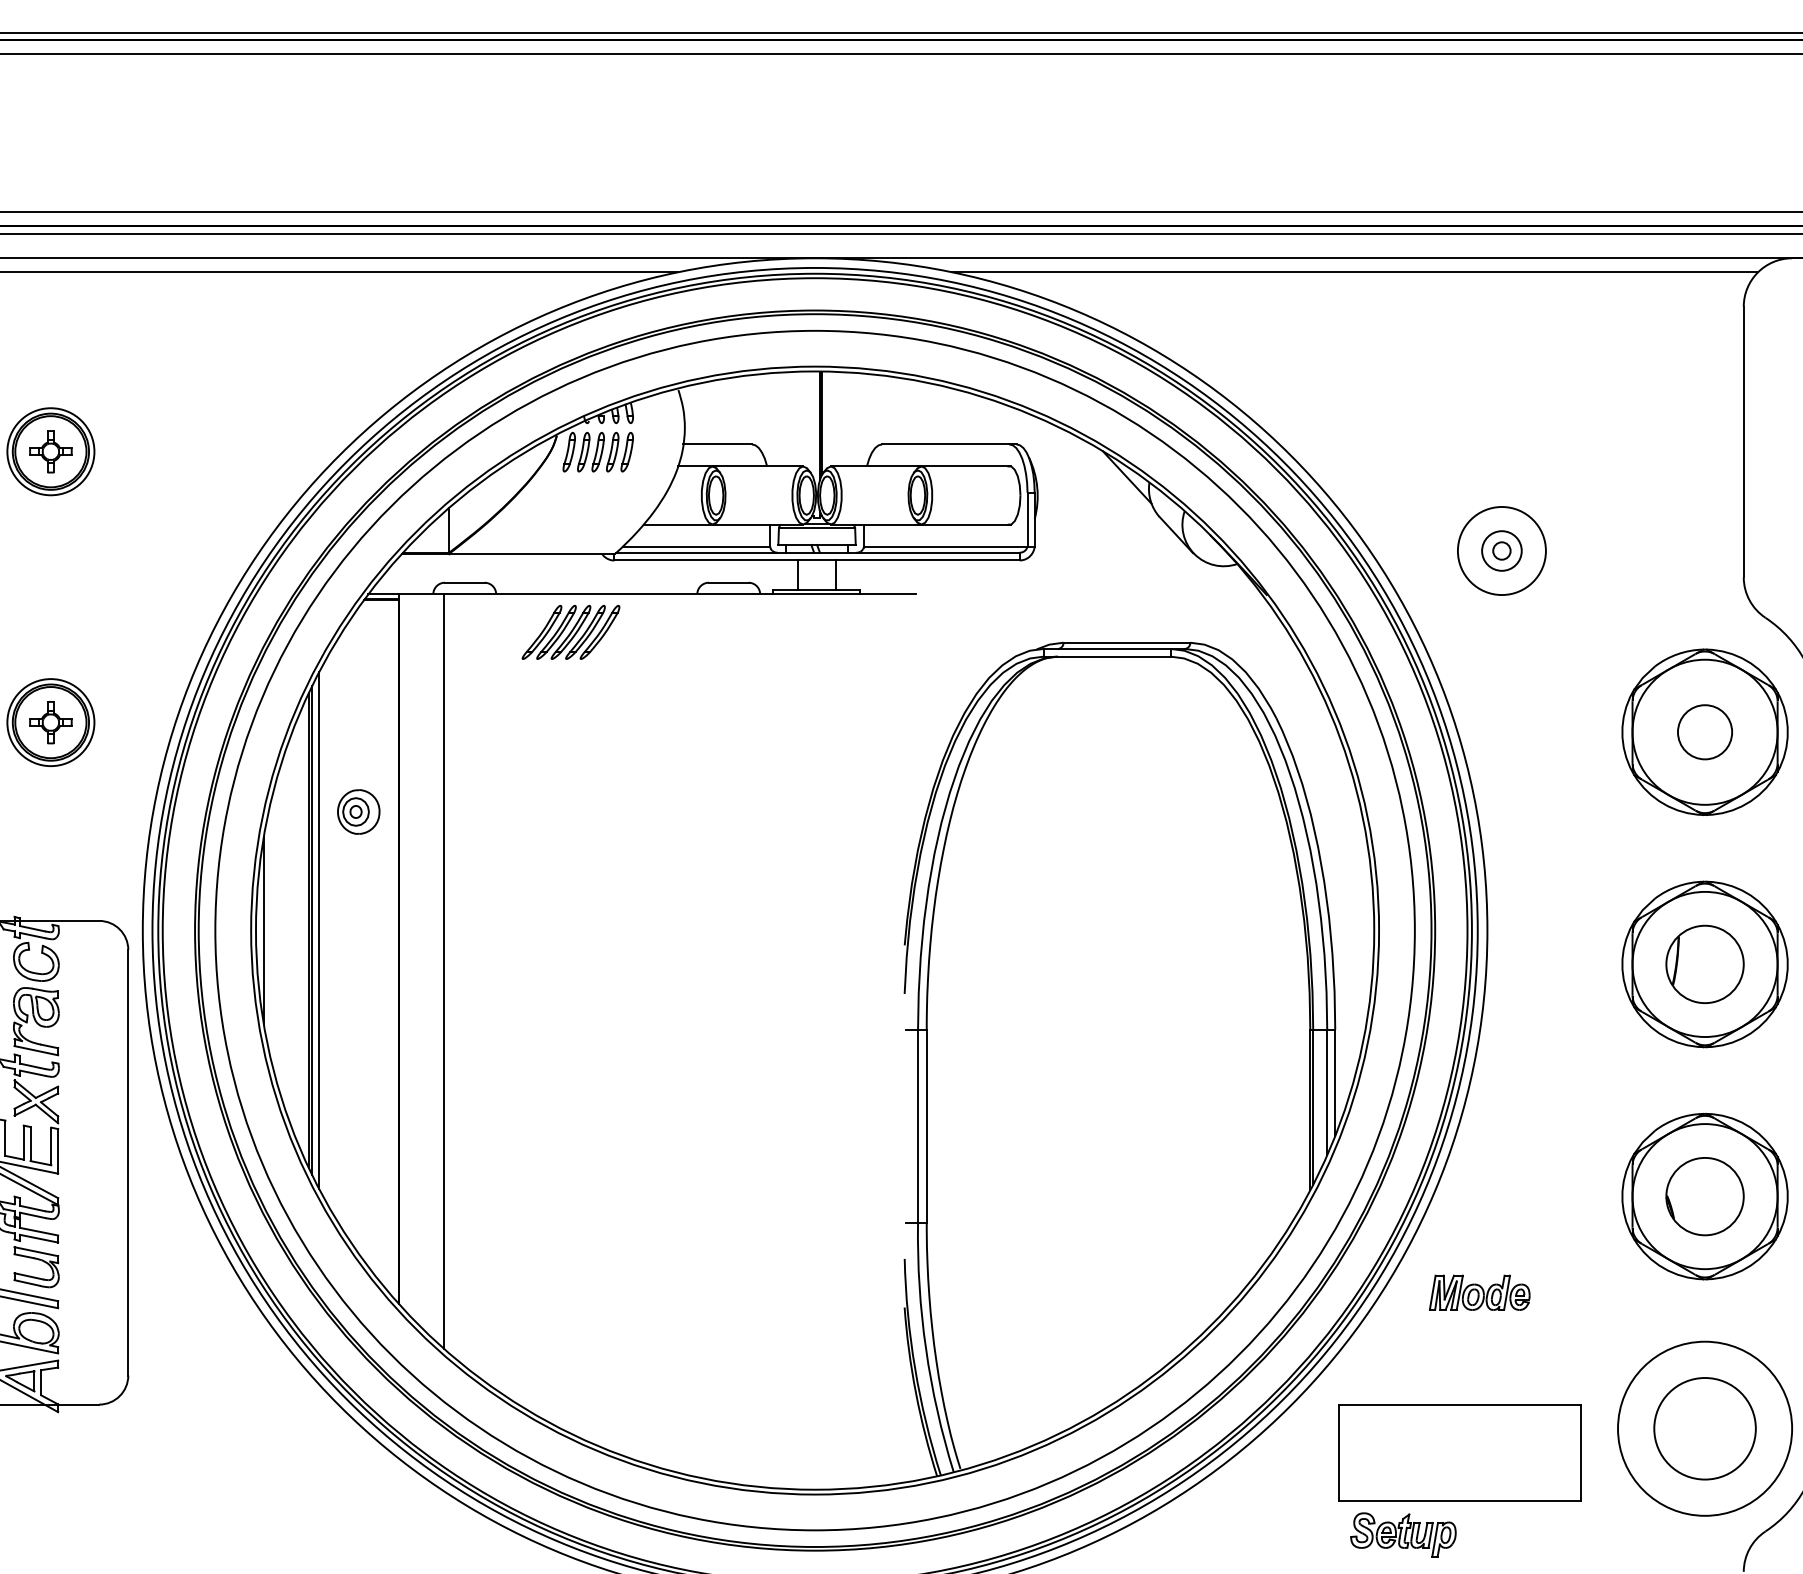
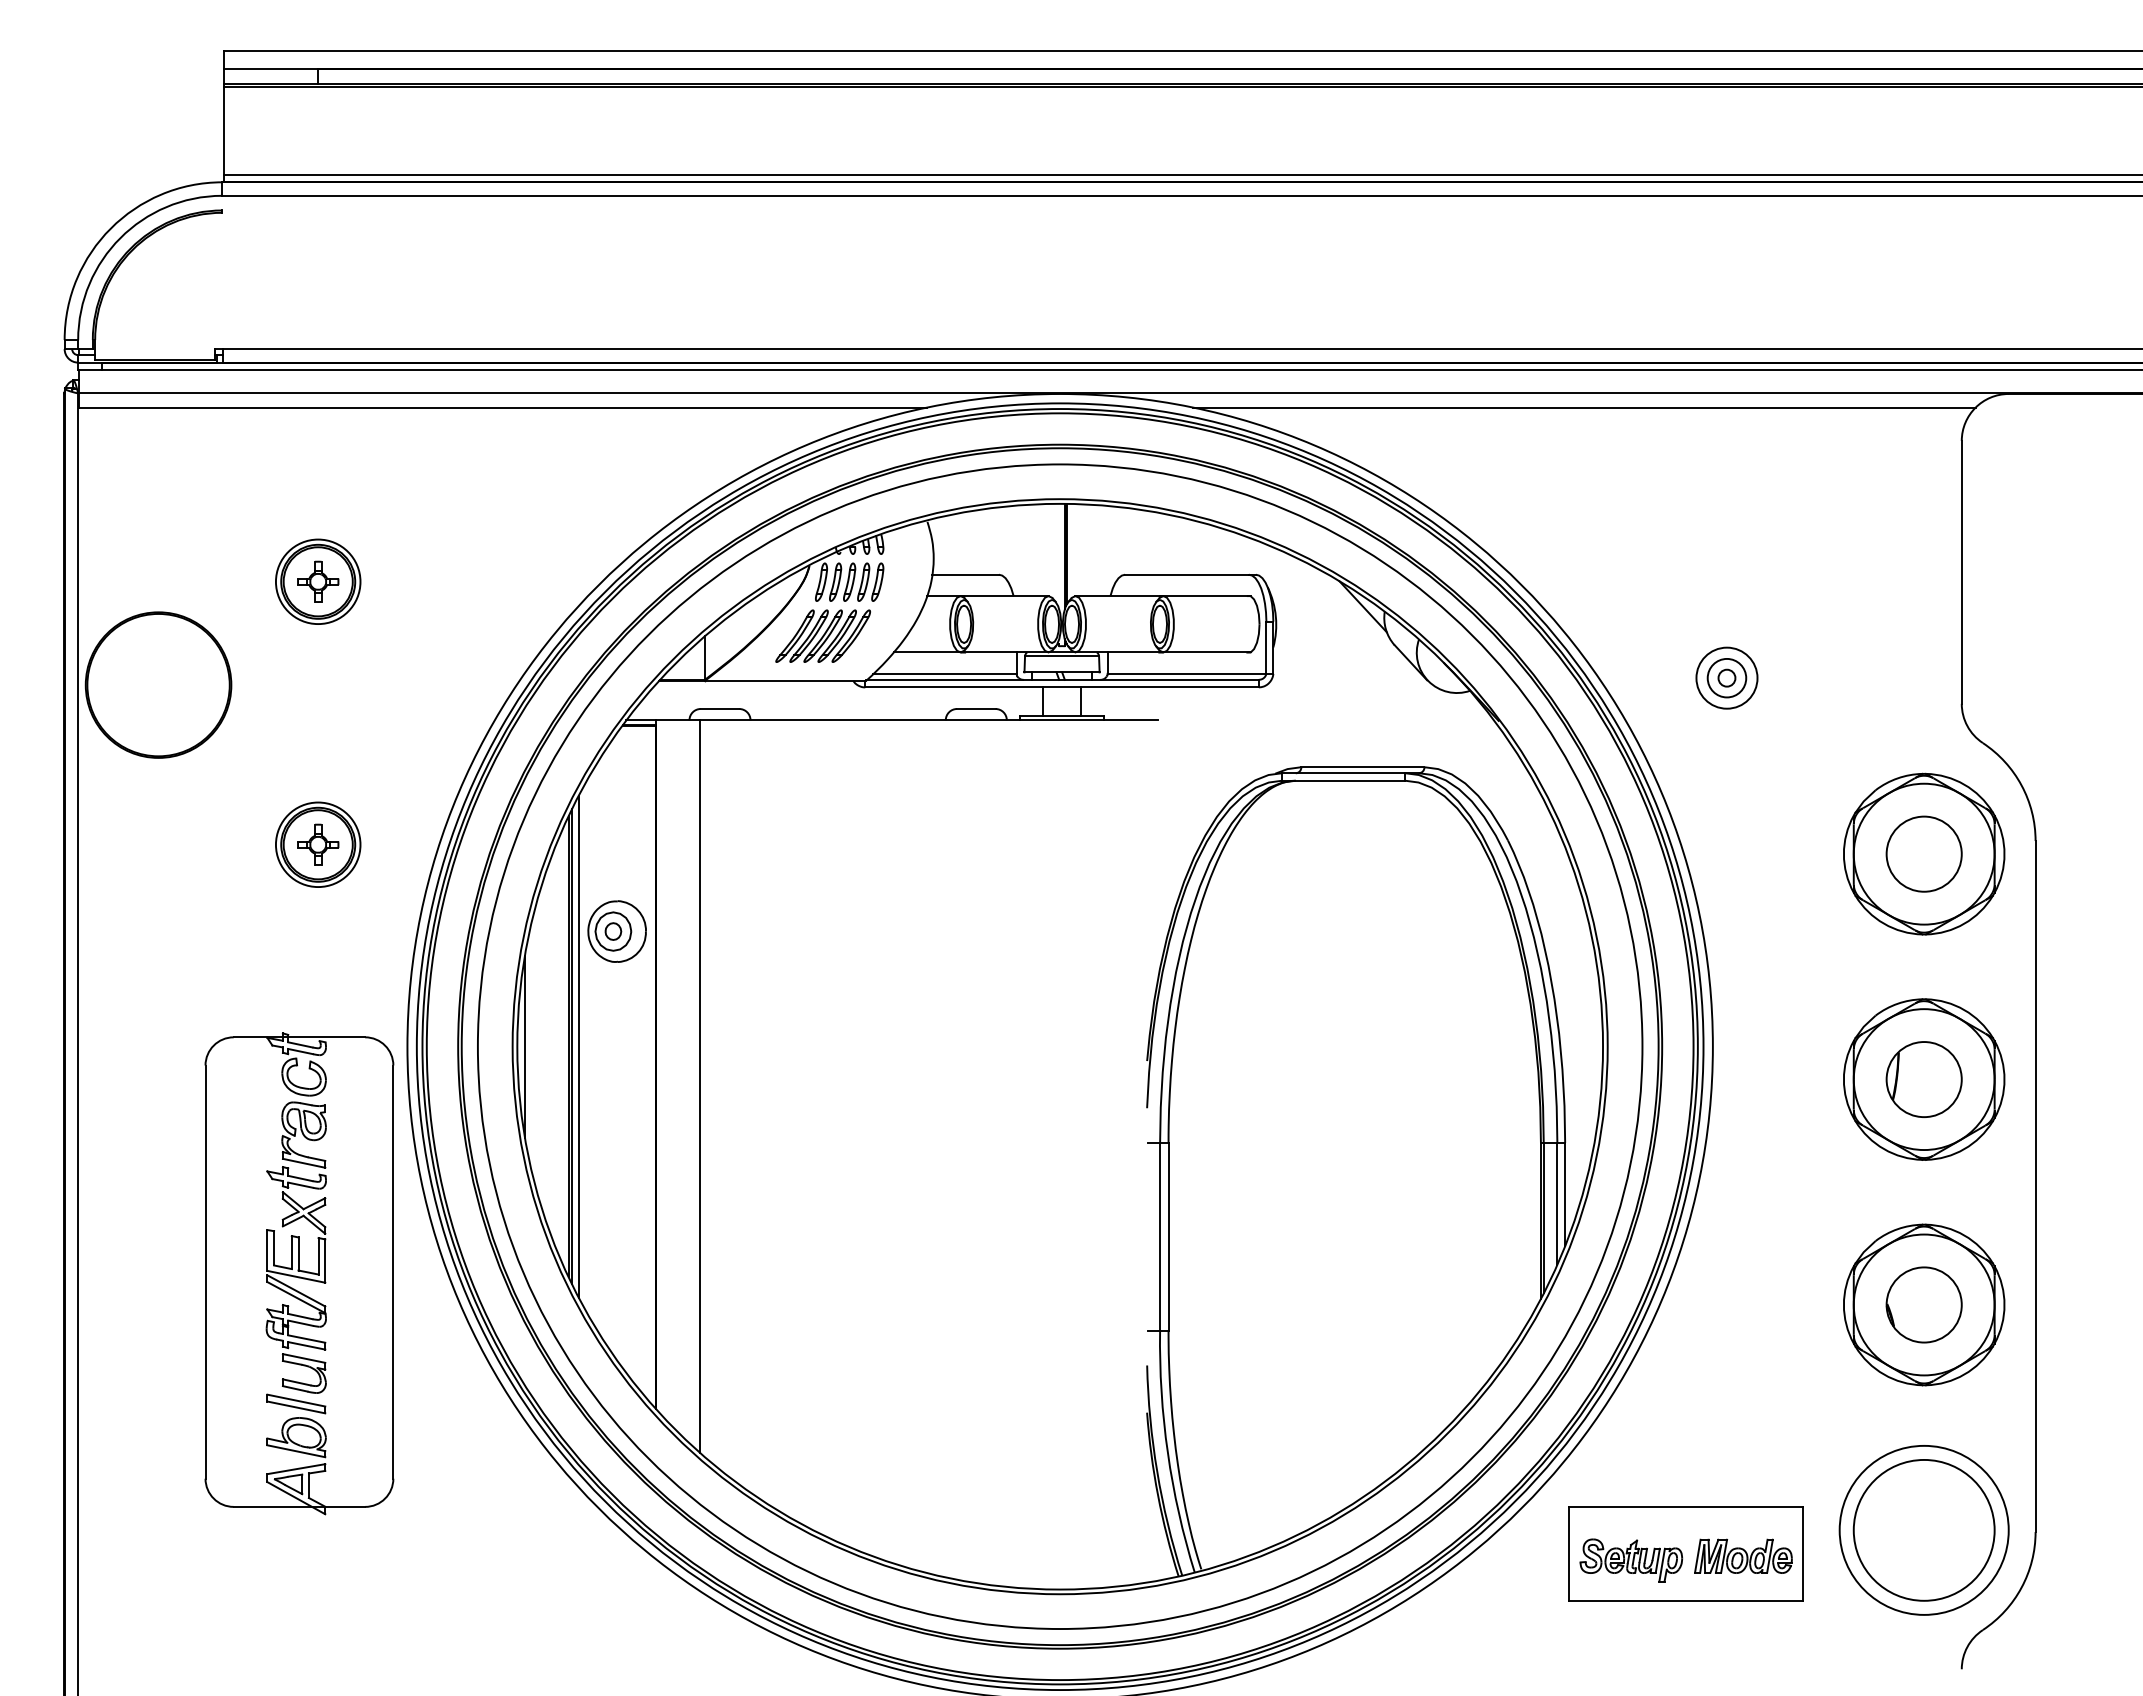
circle: (1501, 550) -> (1726, 677), size x0.71
part: (570, 631) -> (822, 635), moved
circle: (1704, 731) -> (1923, 853), size x1.43
part: (358, 811) -> (616, 931), size x1.43
part: (1479, 1291) -> (1743, 1555), moved
circle: (1704, 1427) -> (1923, 1529), size x1.43
part: (1403, 1534) -> (1631, 1560), moved

